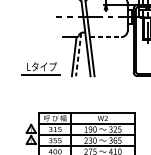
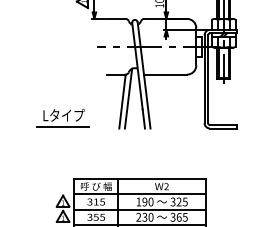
line: (106, 37) -> (166, 74), dashed -> solid
line: (78, 55) -> (128, 99), dashed -> solid
part: (40, 68) -> (62, 117), moved

